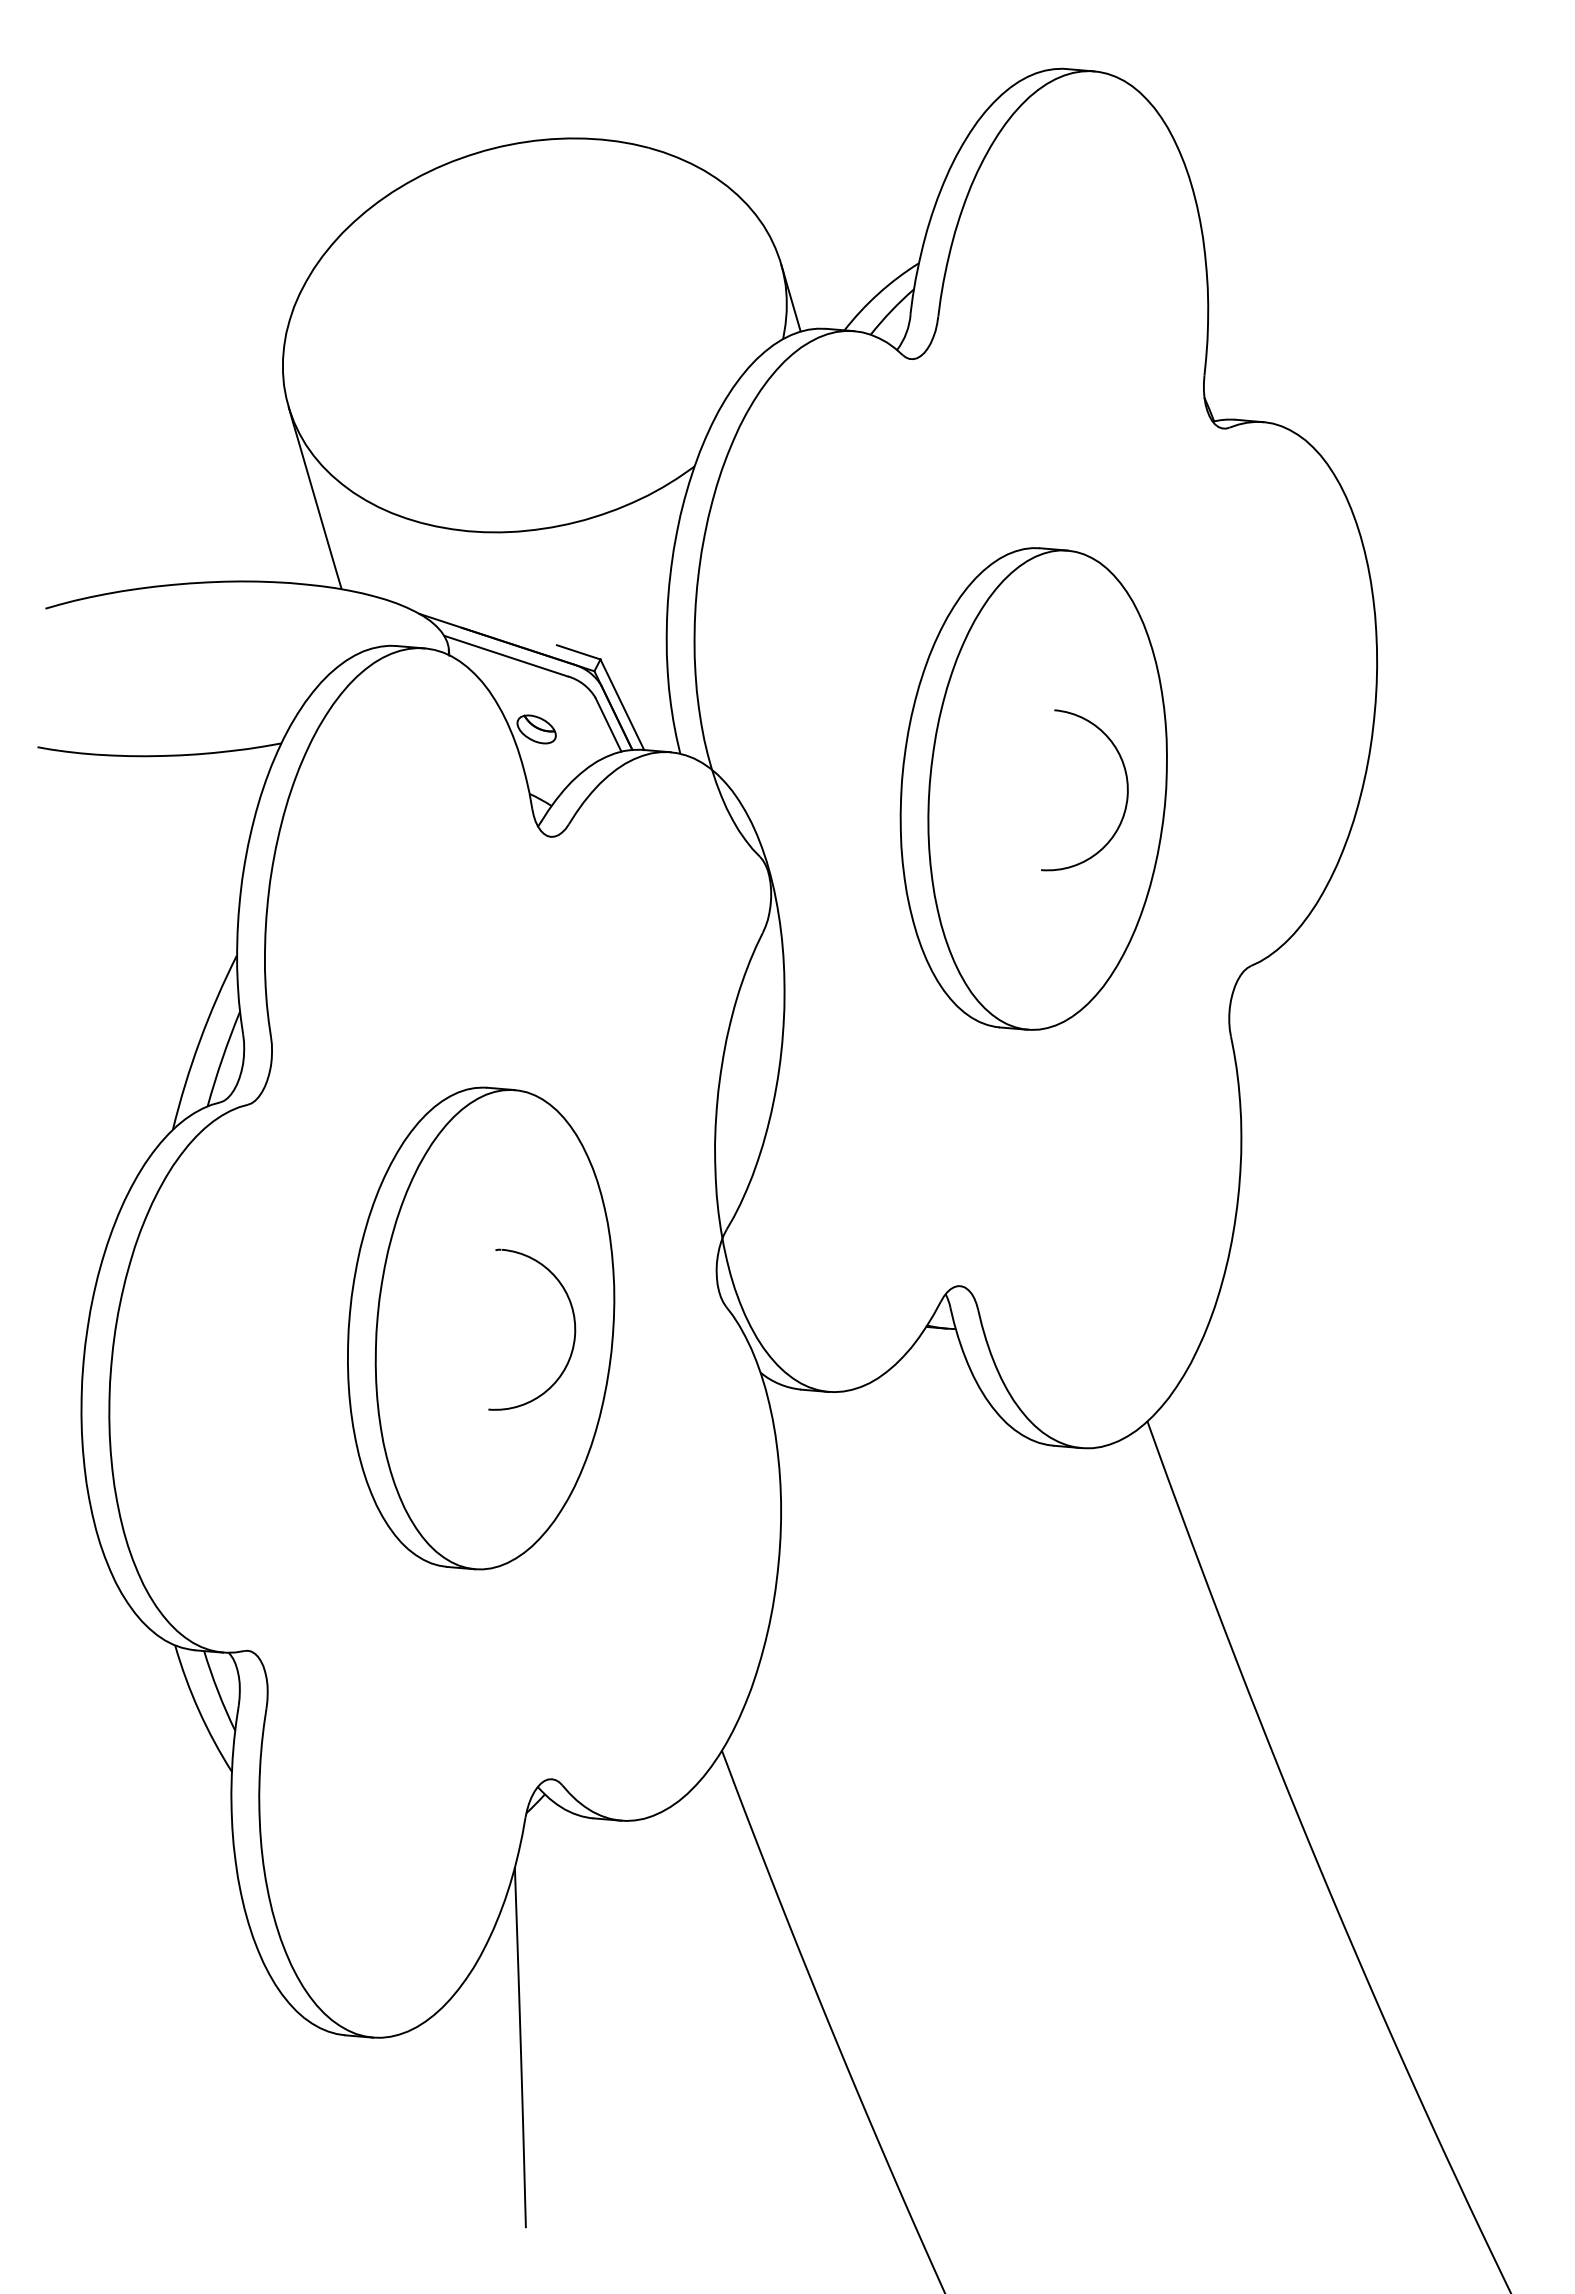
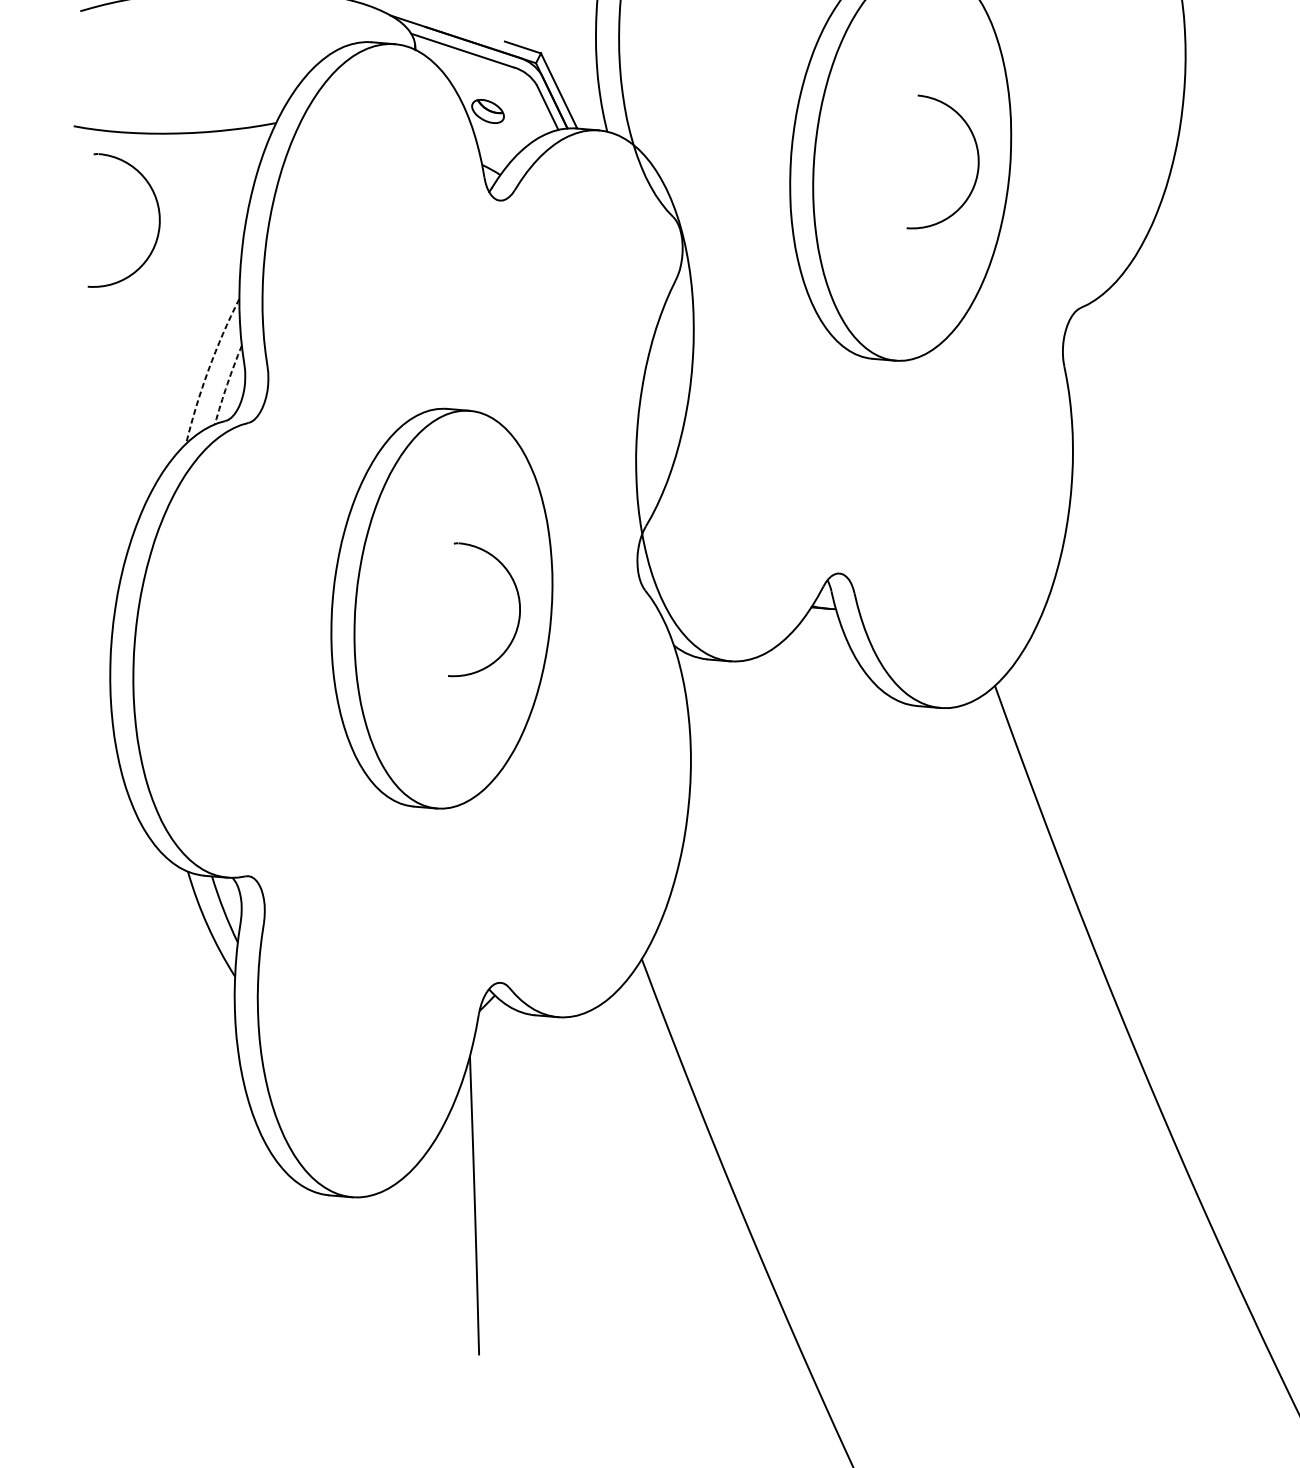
part: (139, 852) -> (158, 213), added
arc: (200, 1040) -> (209, 369), solid -> dashed
arc: (222, 1058) -> (227, 384), solid -> dashed

